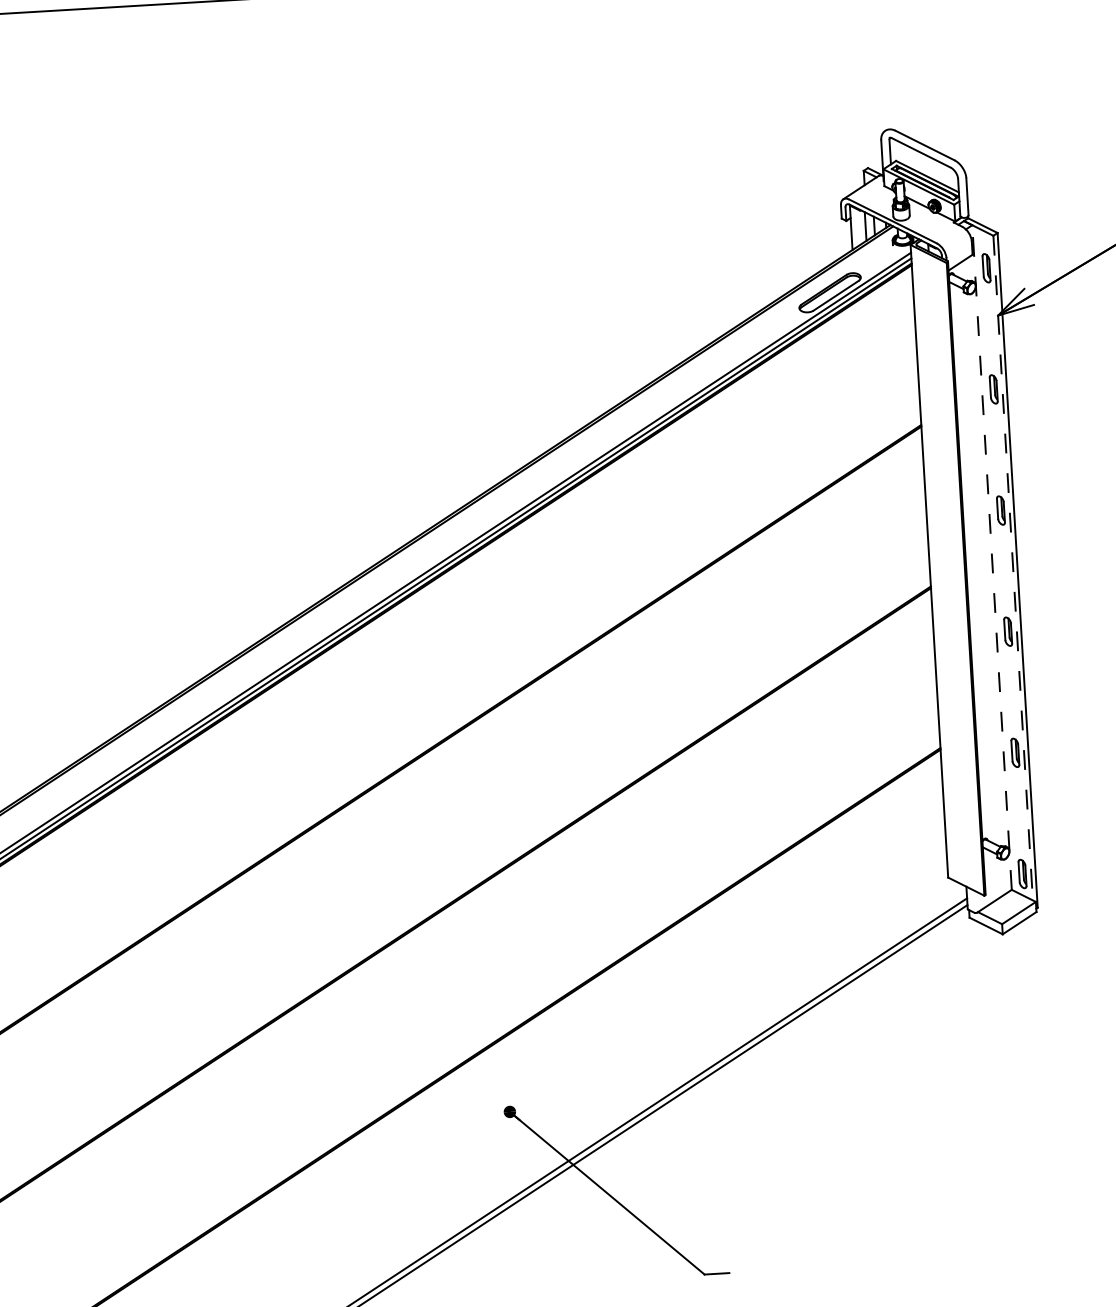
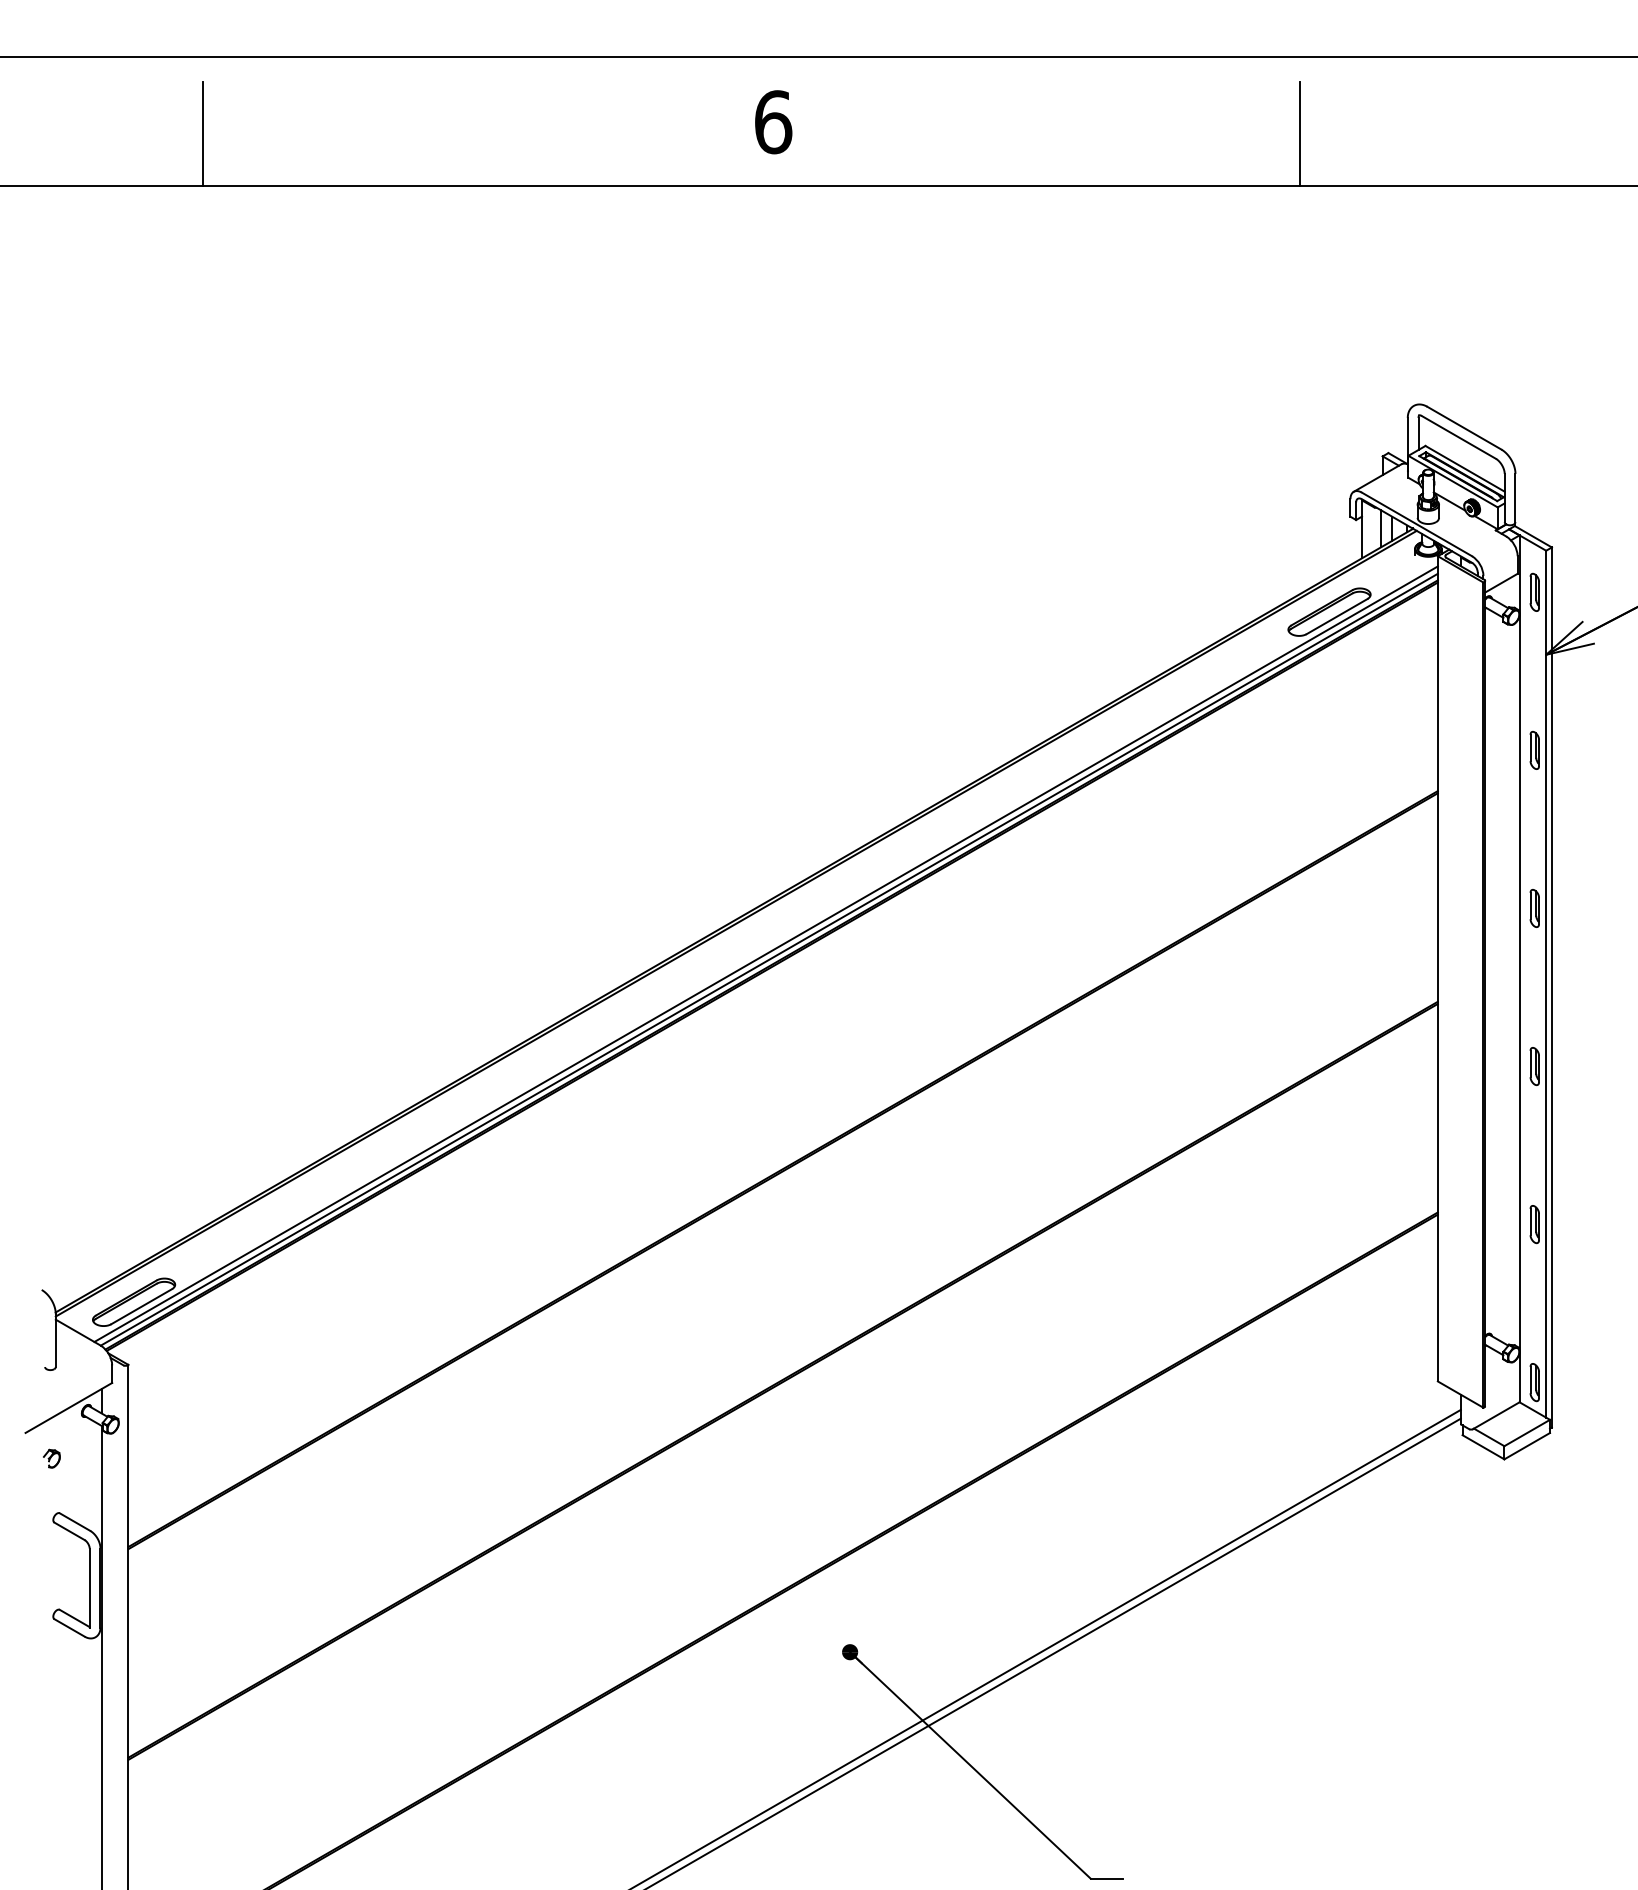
line: (991, 557) -> (1519, 968), dashed -> solid
line: (1013, 568) -> (1546, 984), dashed -> solid

